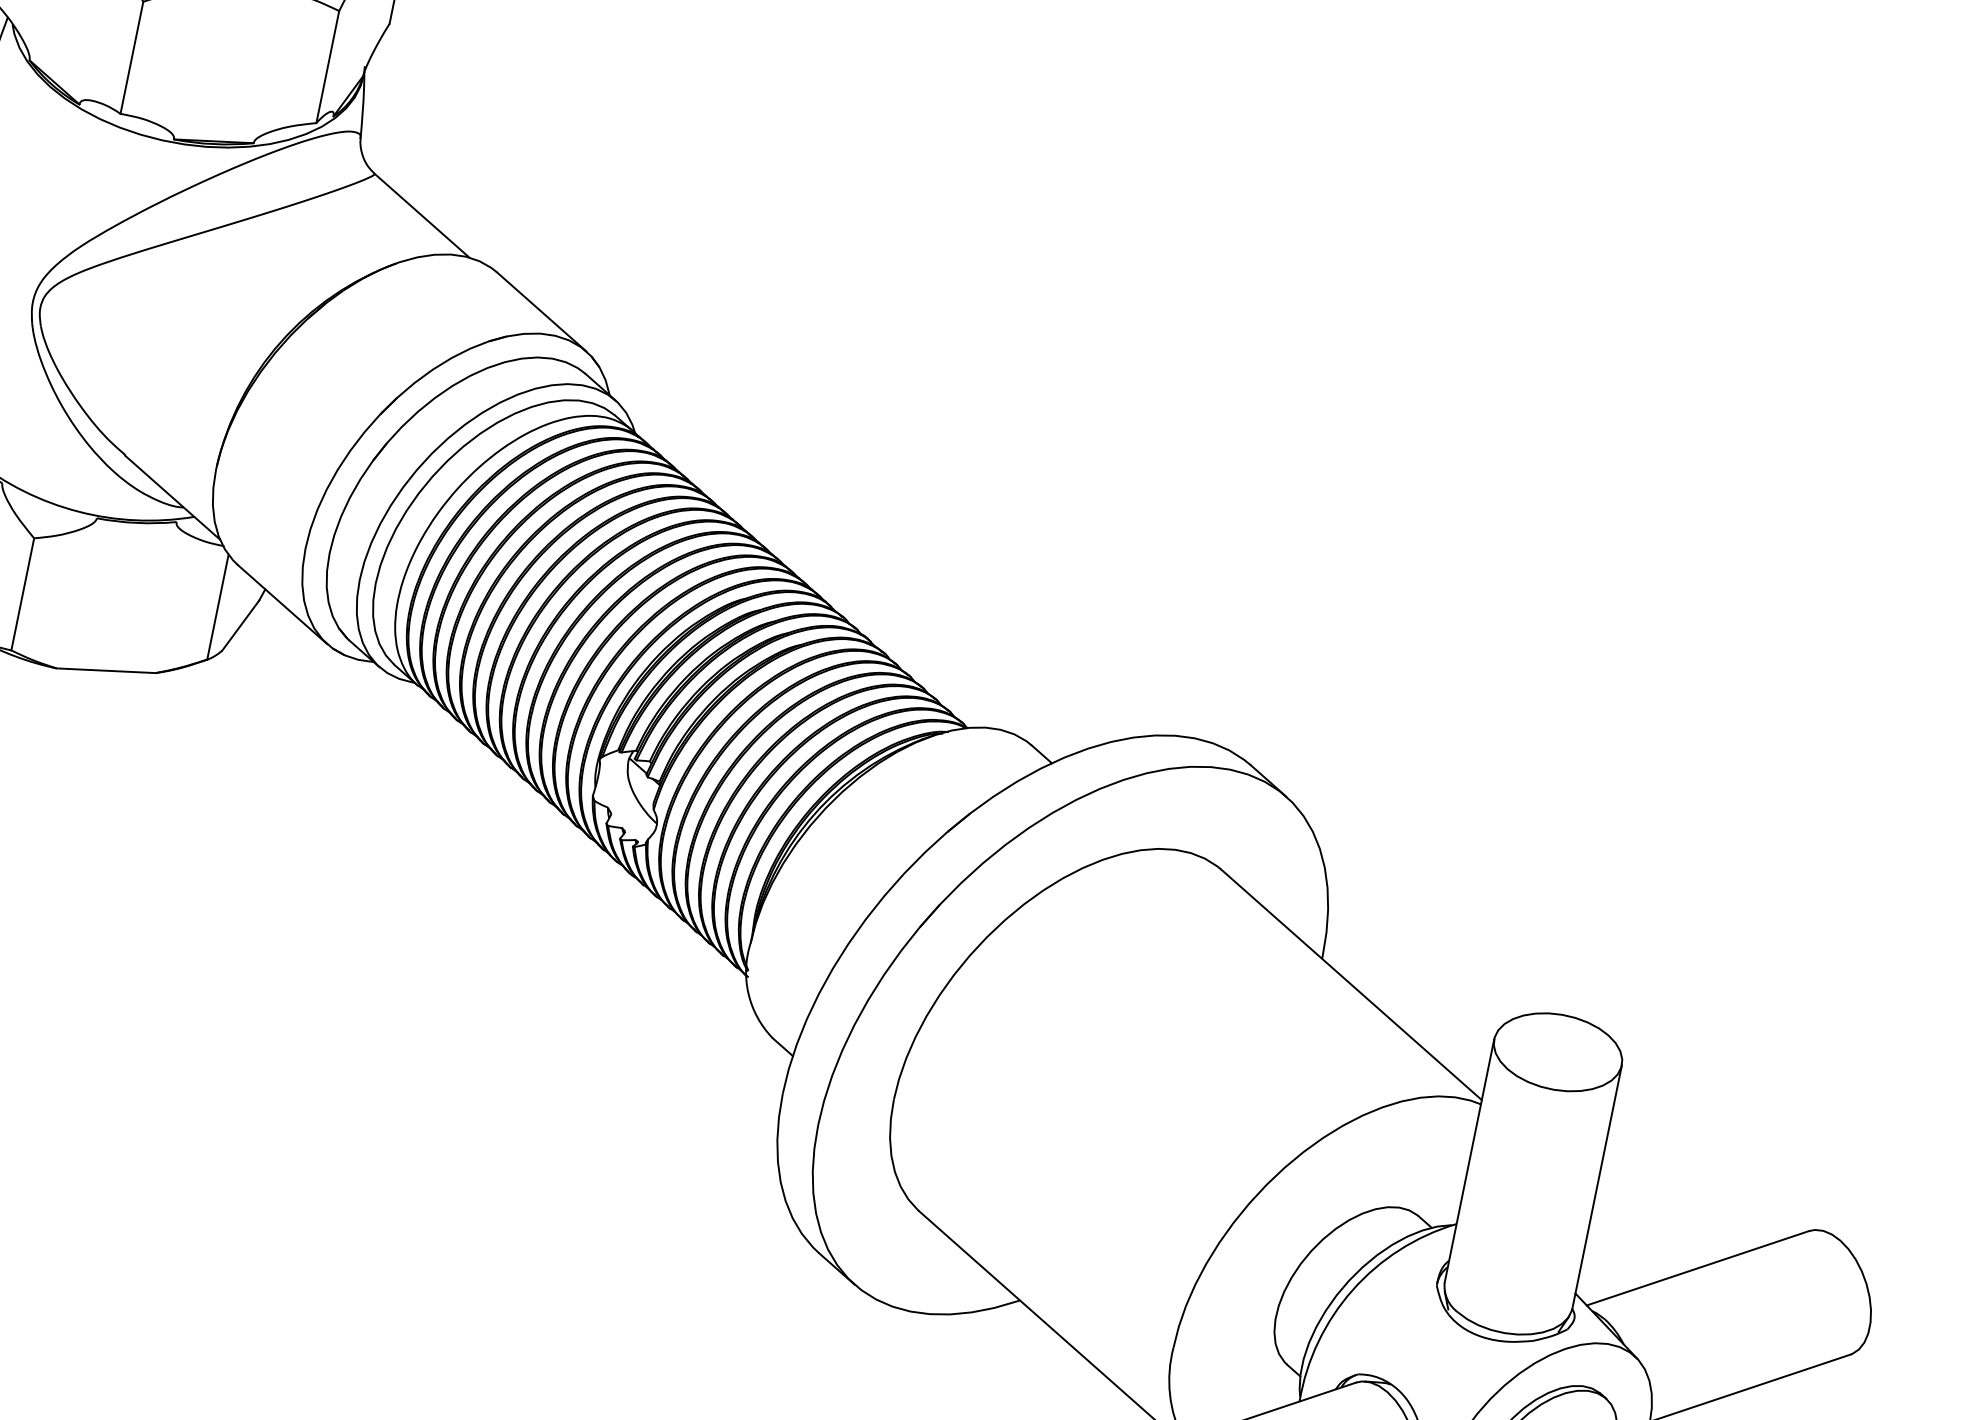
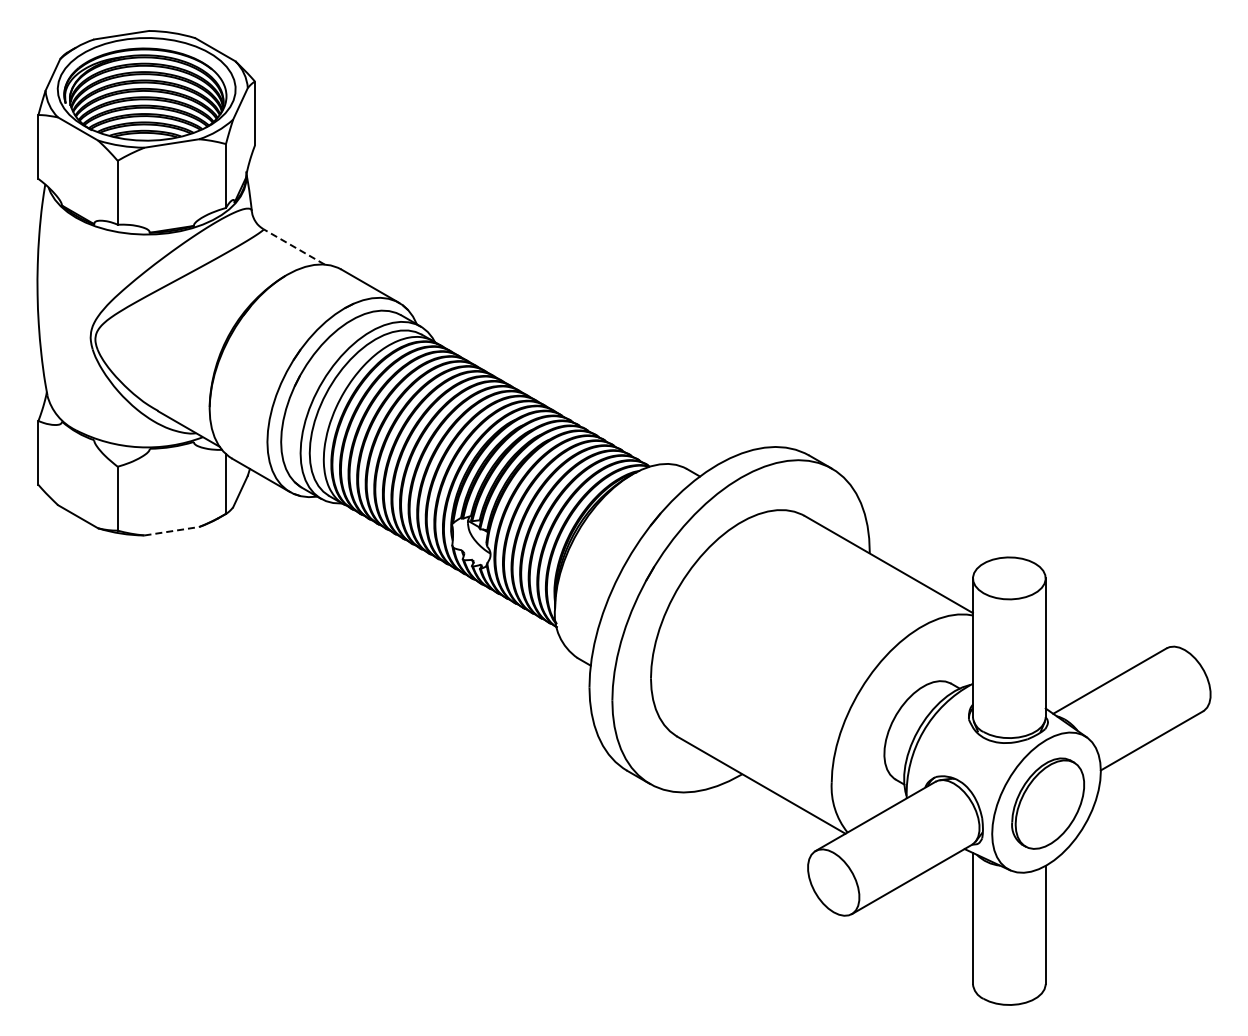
line: (421, 214) -> (293, 246), solid -> dashed
line: (105, 671) -> (171, 531), solid -> dashed

